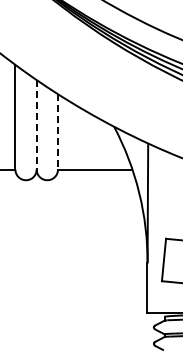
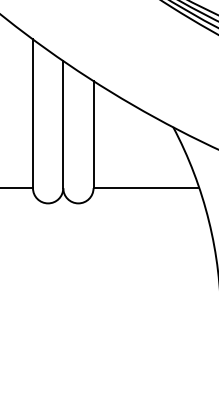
line: (36, 124) -> (62, 124), dashed -> solid
line: (58, 131) -> (94, 134), dashed -> solid

